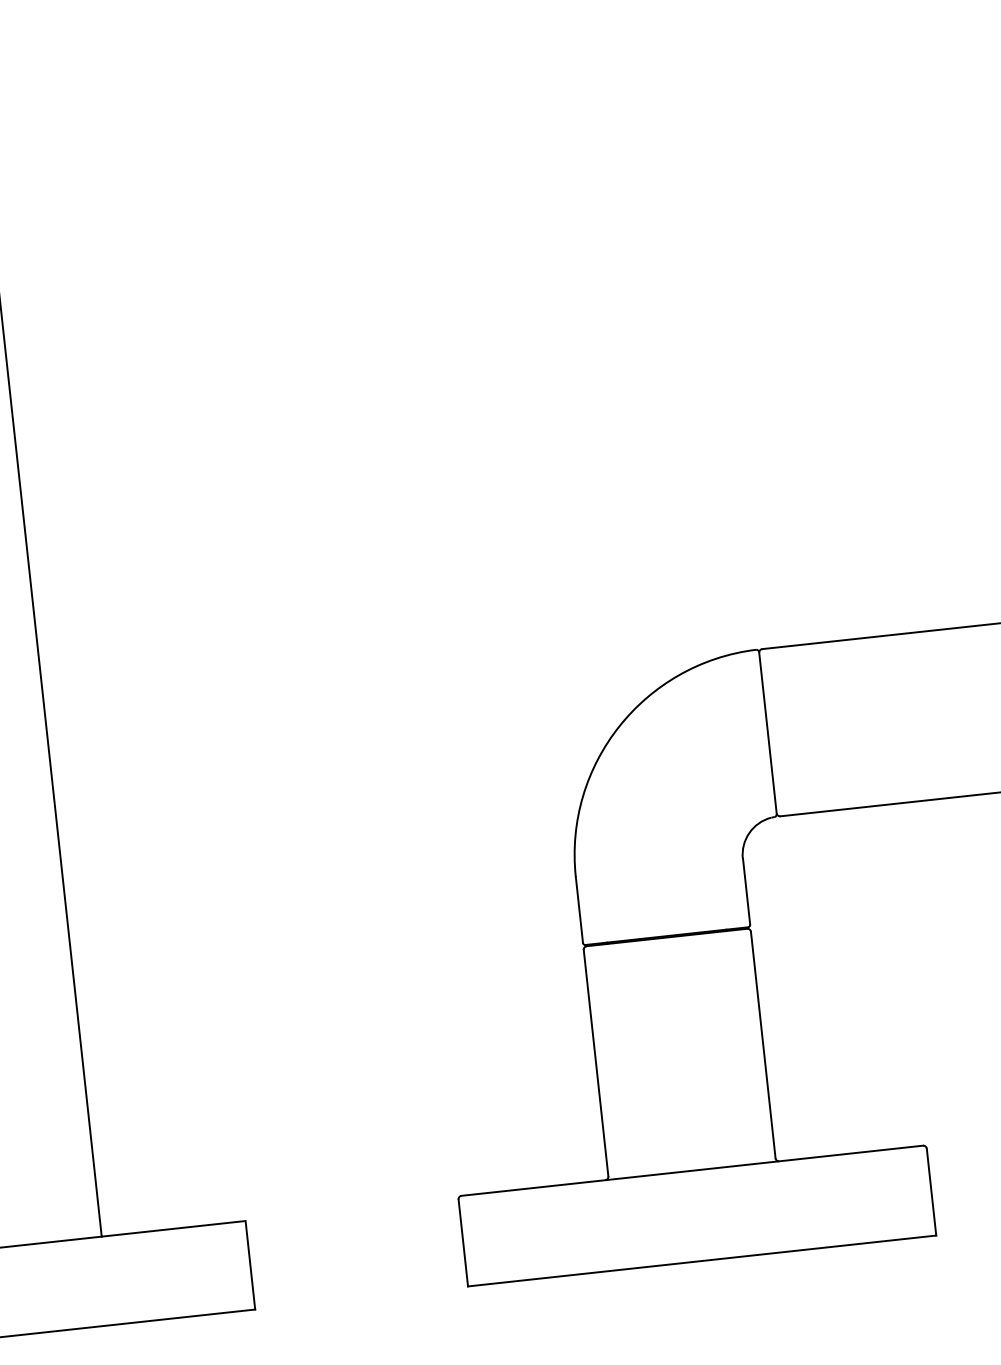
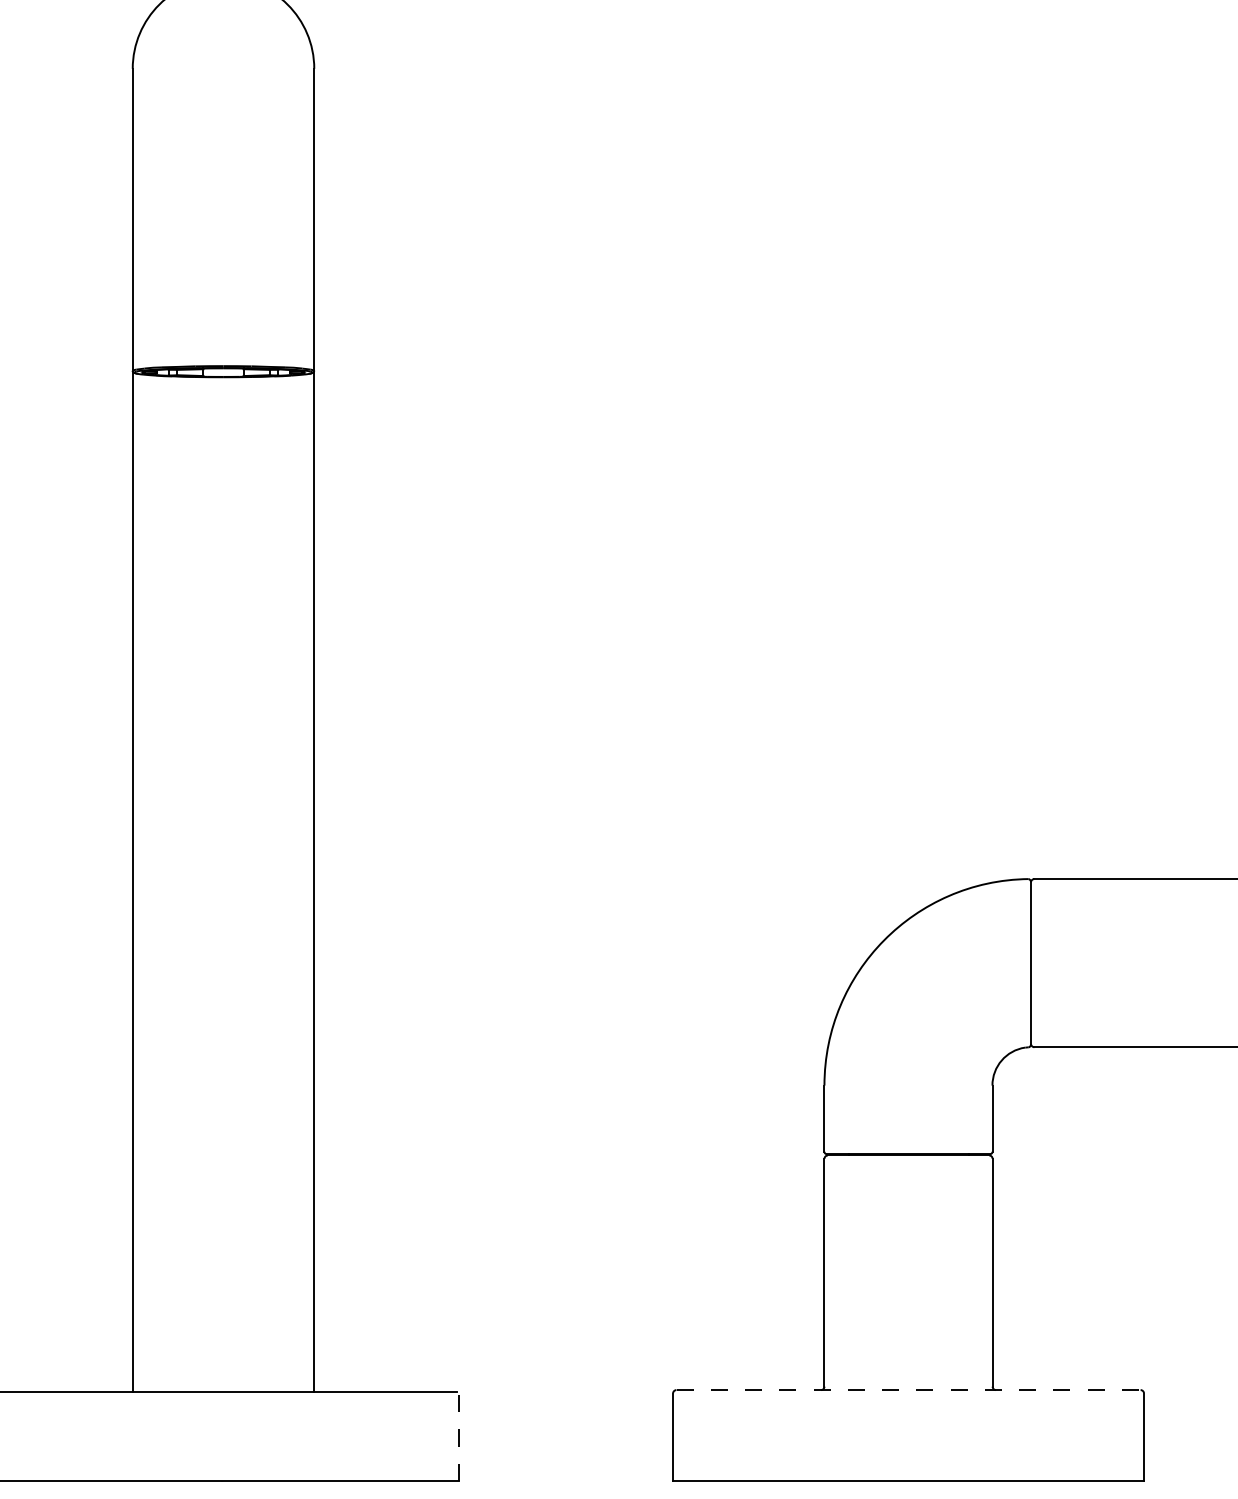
line: (693, 1171) -> (909, 1390), solid -> dashed
line: (249, 1265) -> (458, 1436), solid -> dashed

